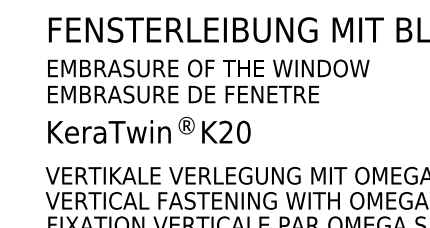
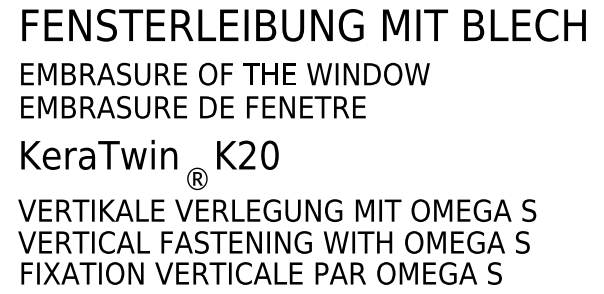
text: (186, 125) -> (197, 178), moved

